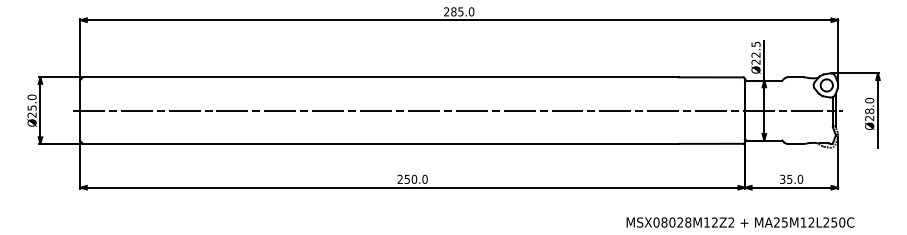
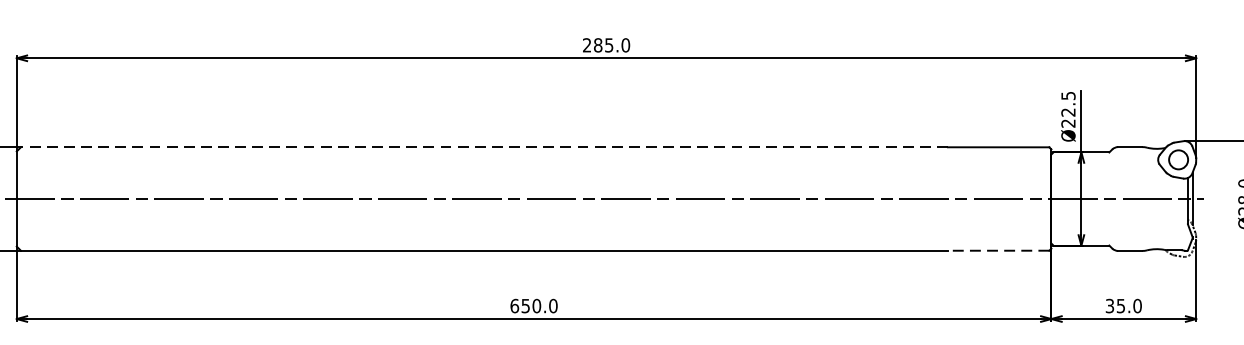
line: (380, 77) -> (483, 147), solid -> dashed
line: (711, 143) -> (999, 250), solid -> dashed
text: (399, 178) -> (513, 304), 250.0 -> 650.0

